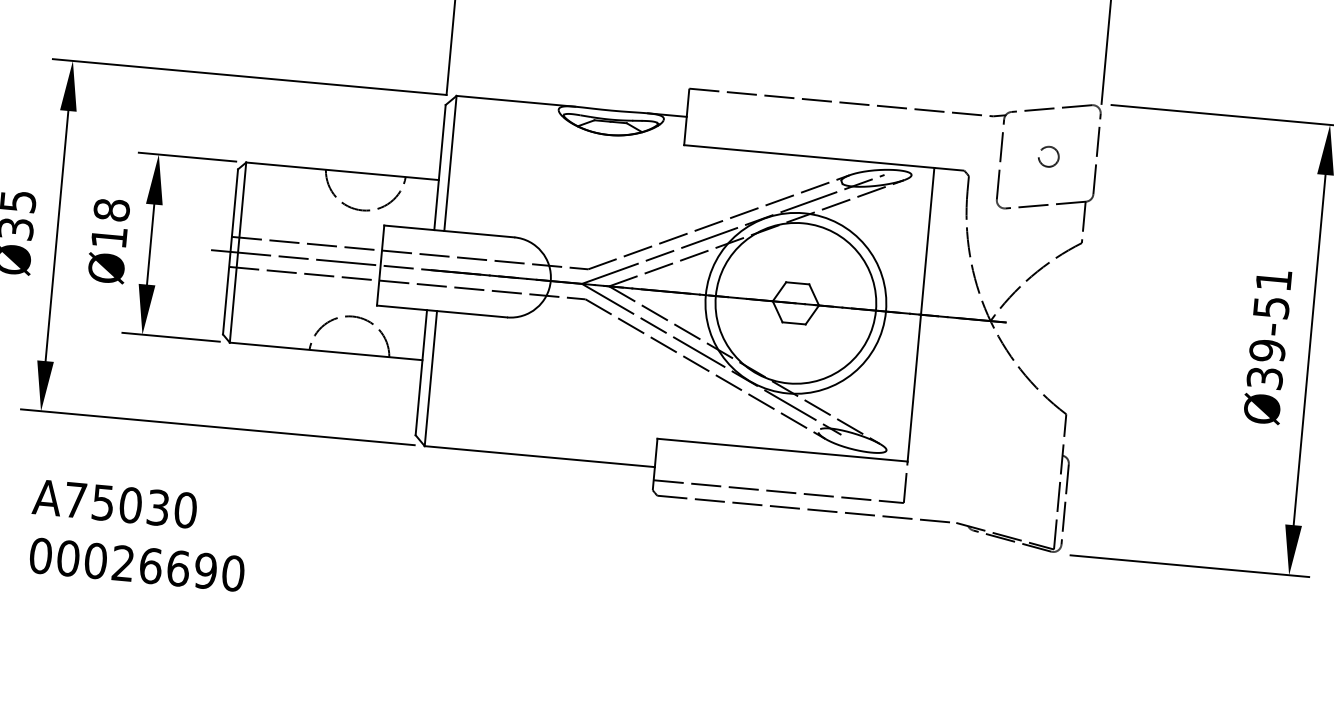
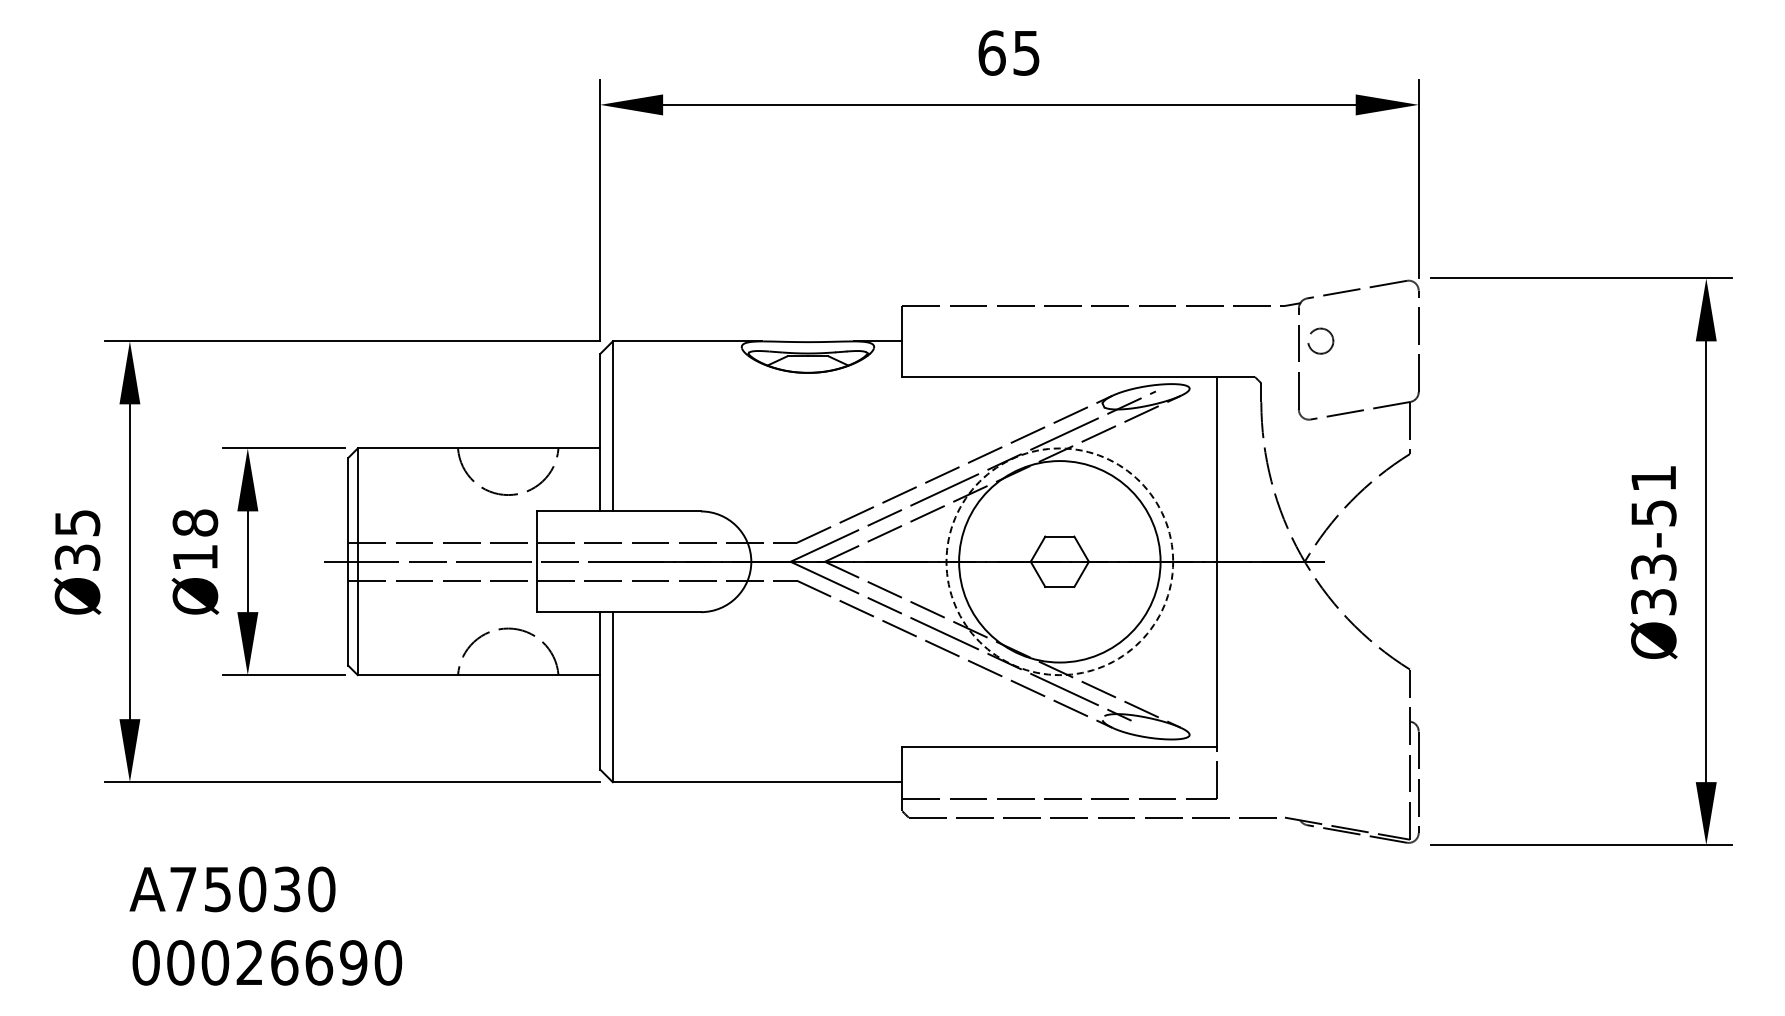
circle: (1048, 156) -> (1320, 340), moved
circle: (795, 303) -> (1059, 561), solid -> dashed
text: (1267, 350) -> (1653, 567), Ø39-51 -> Ø33-51

